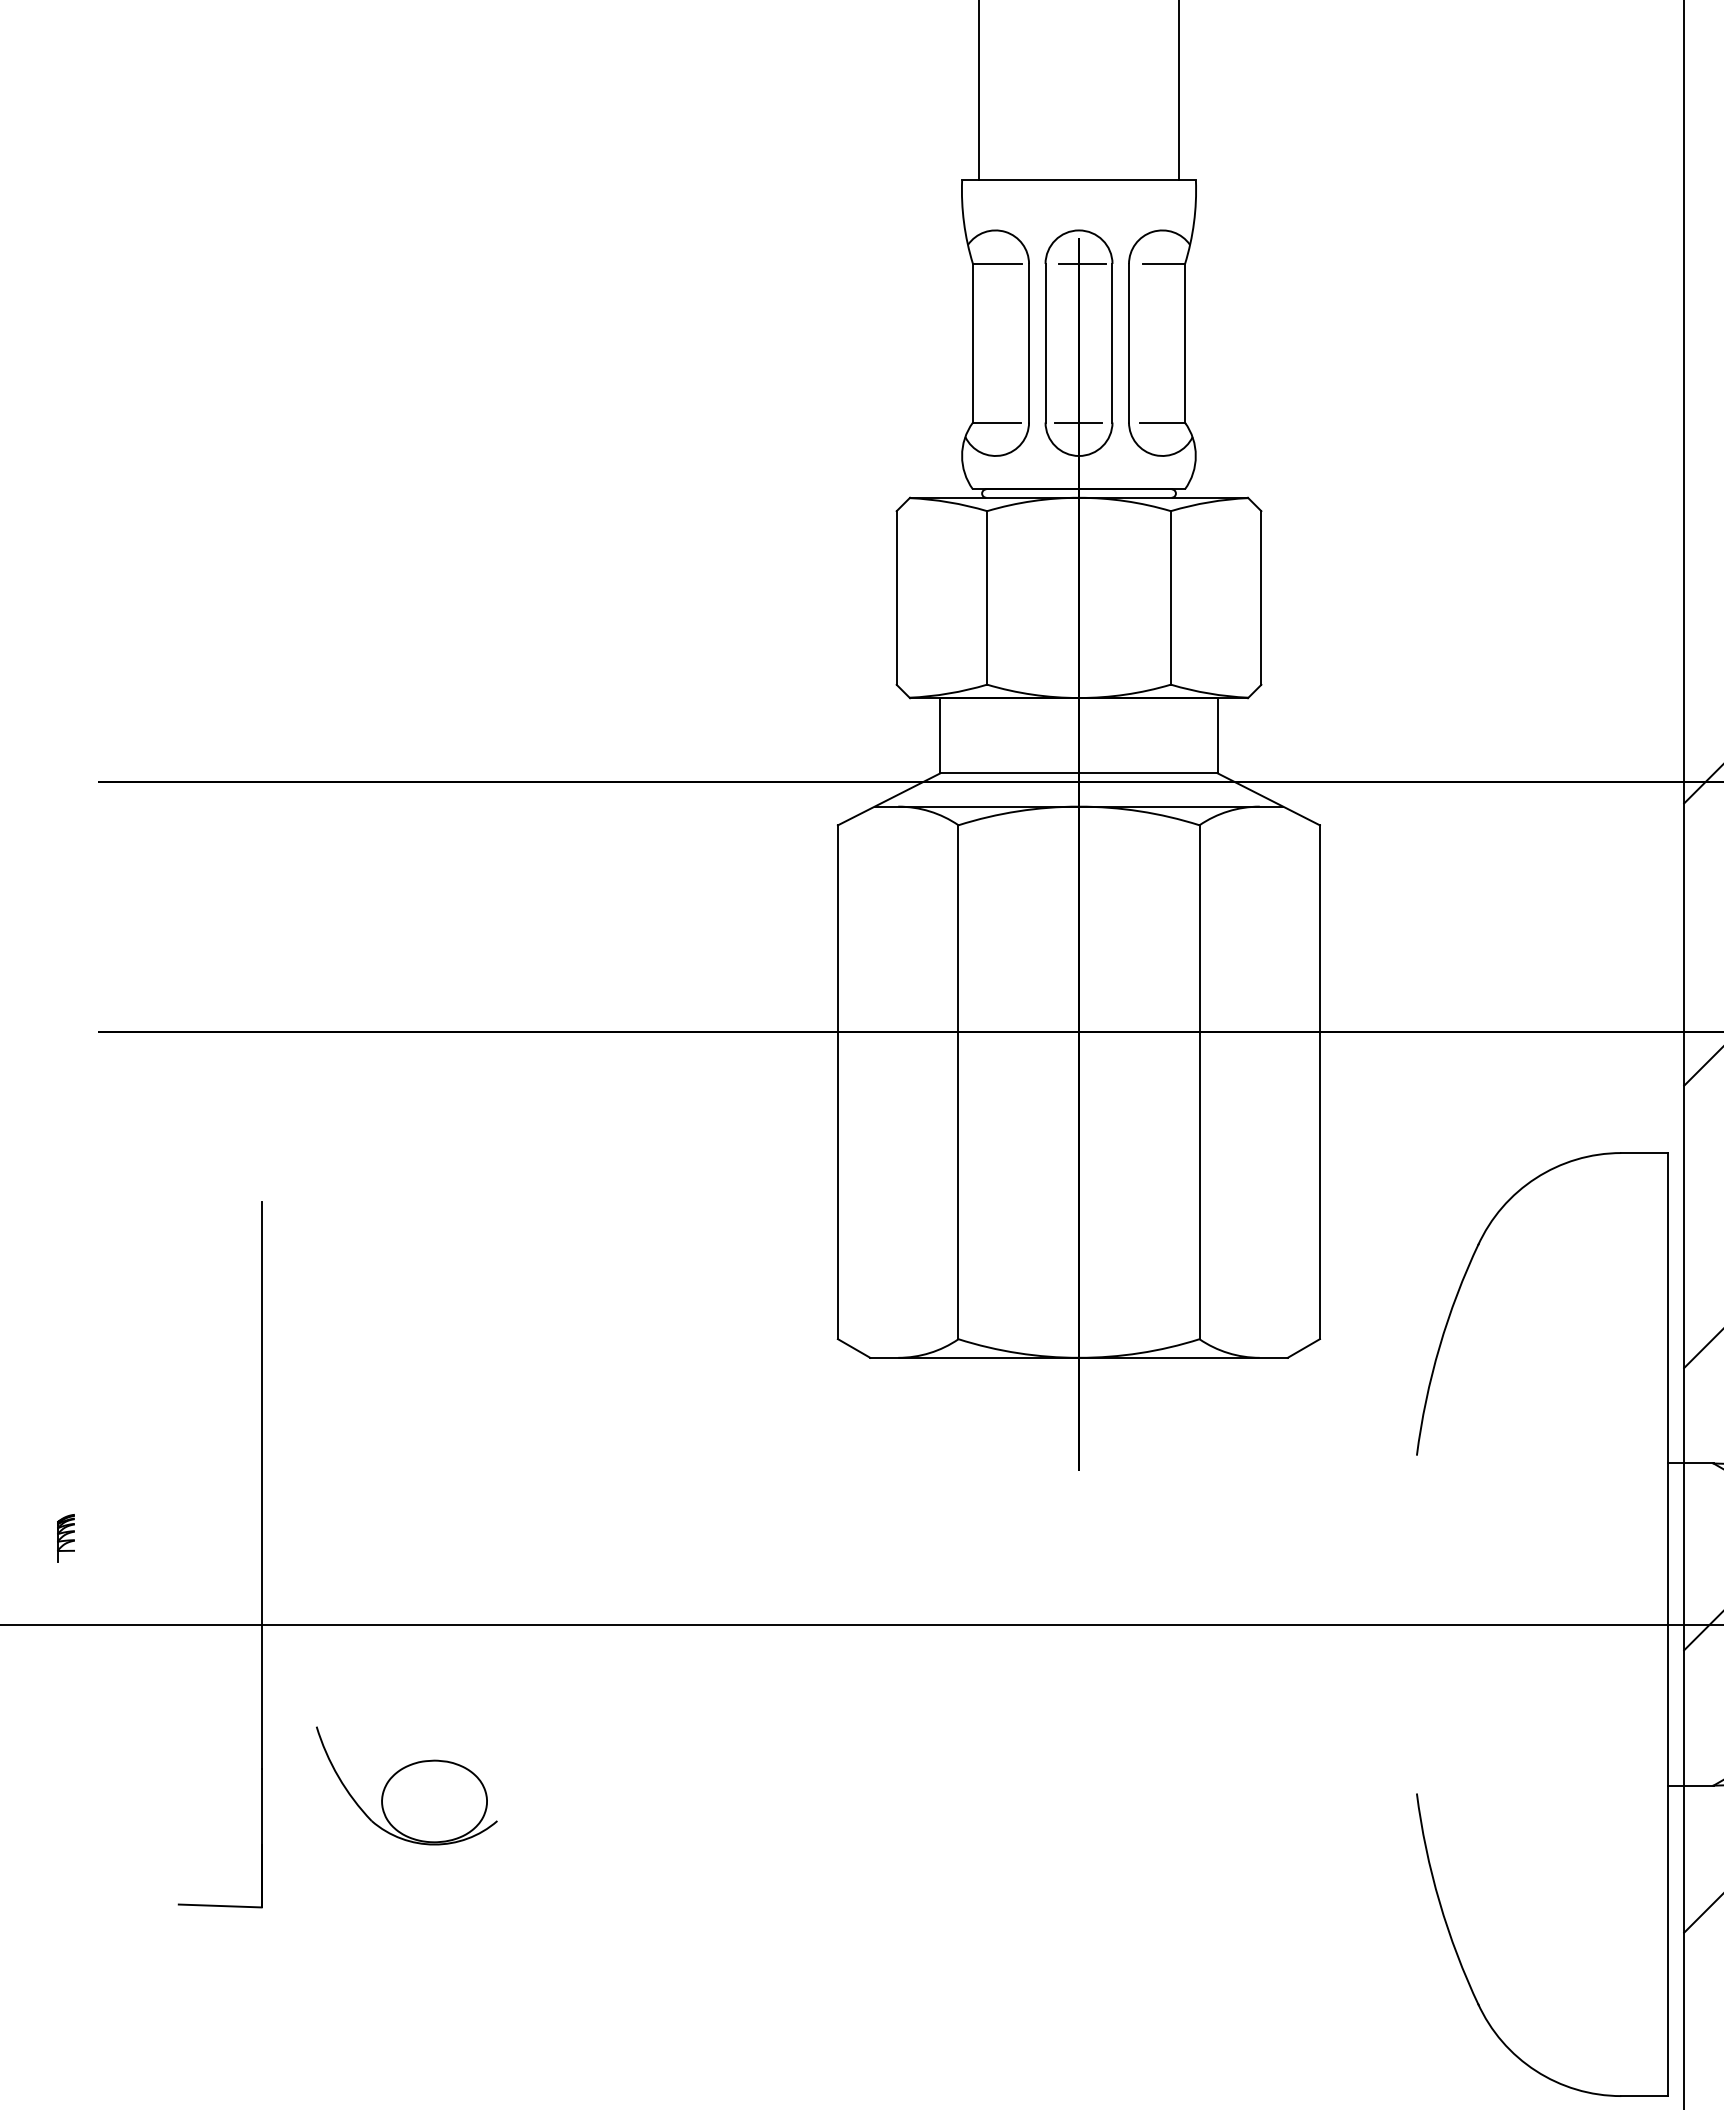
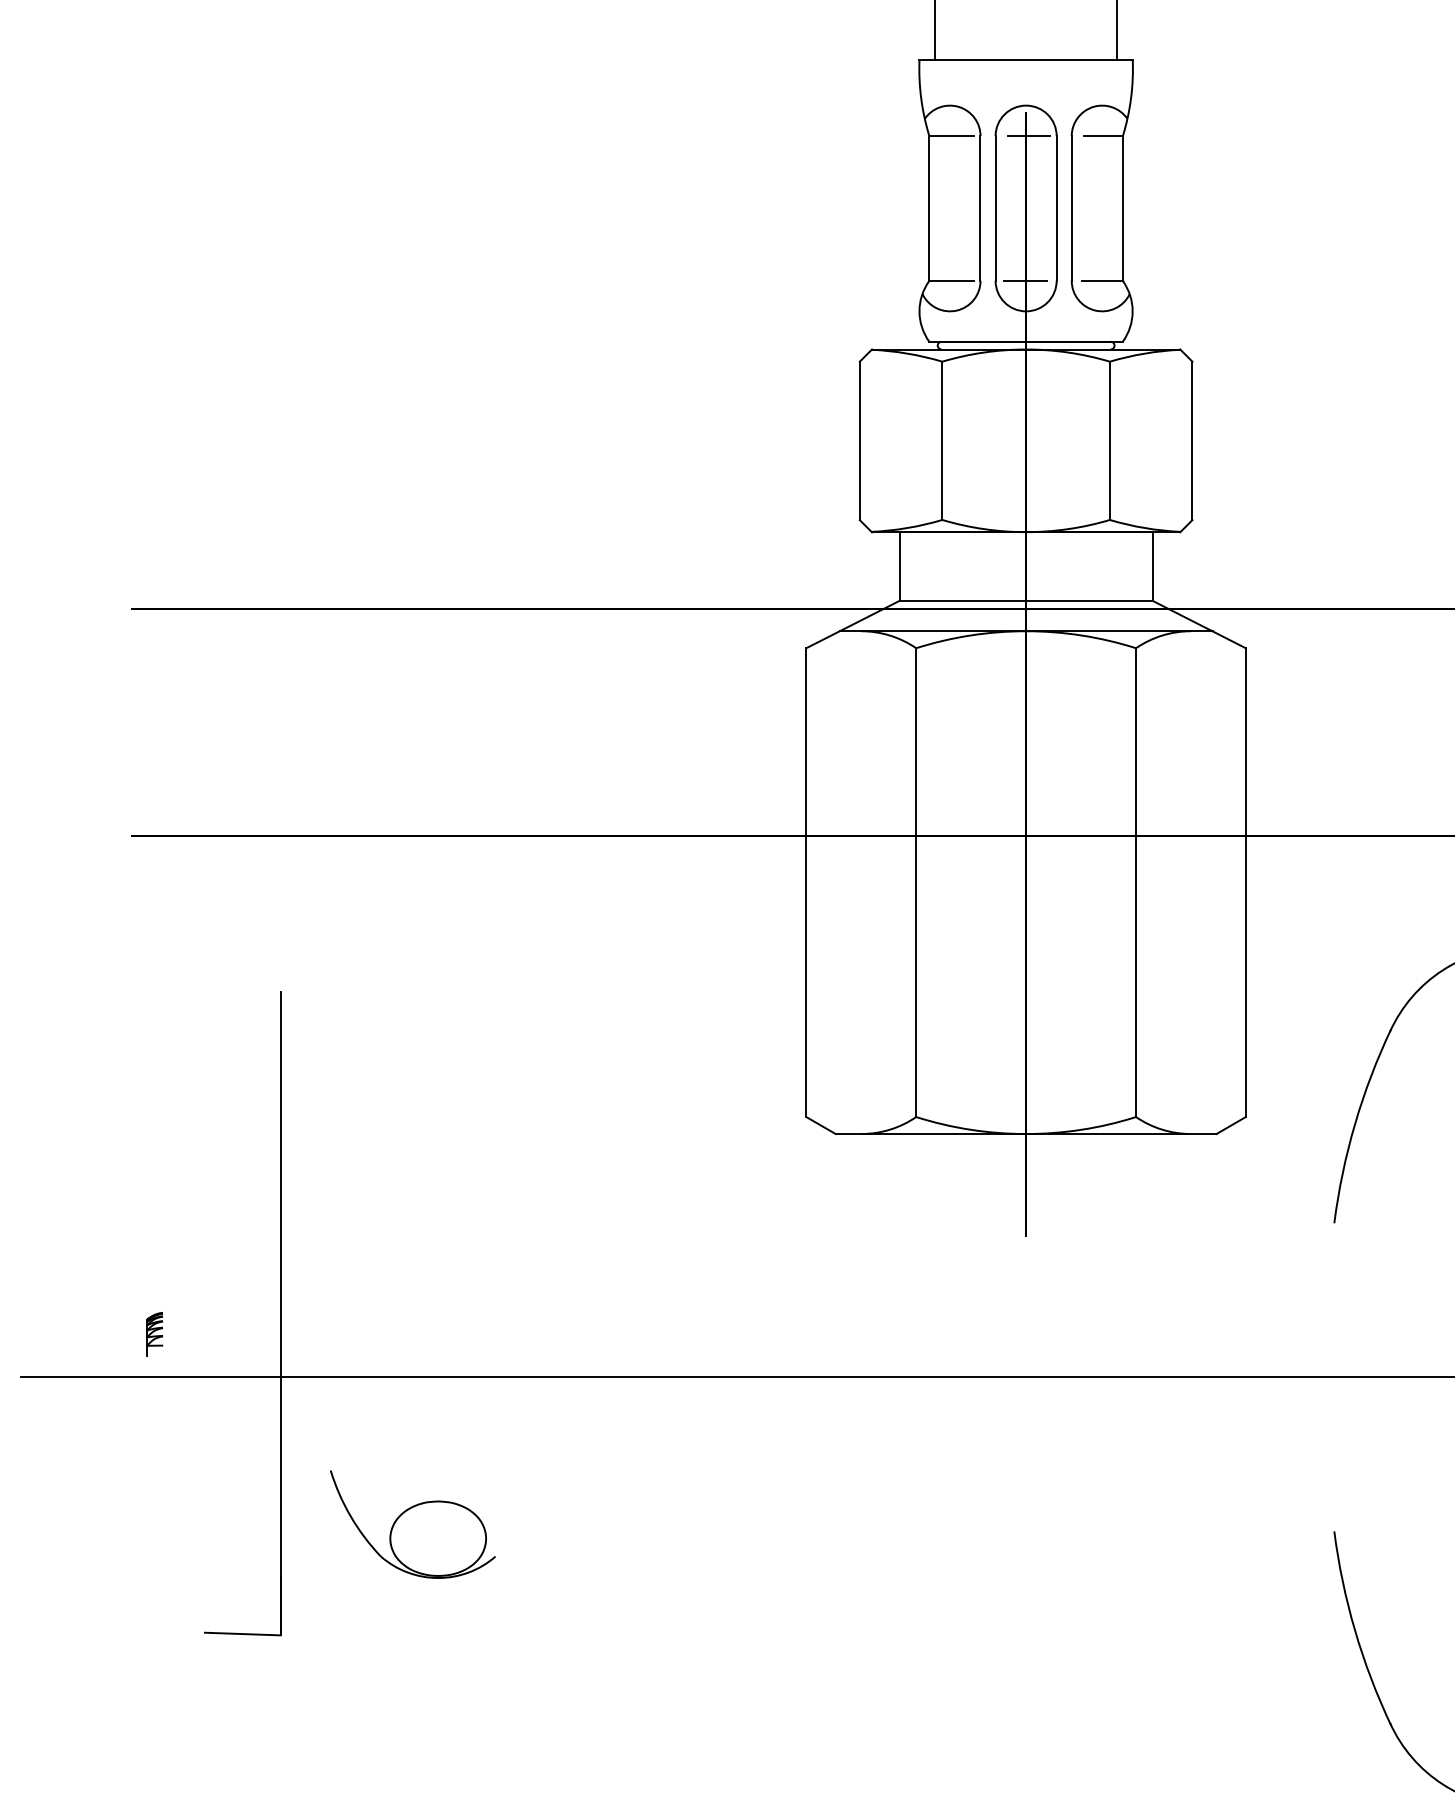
part: (65, 1538) -> (154, 1334), moved

